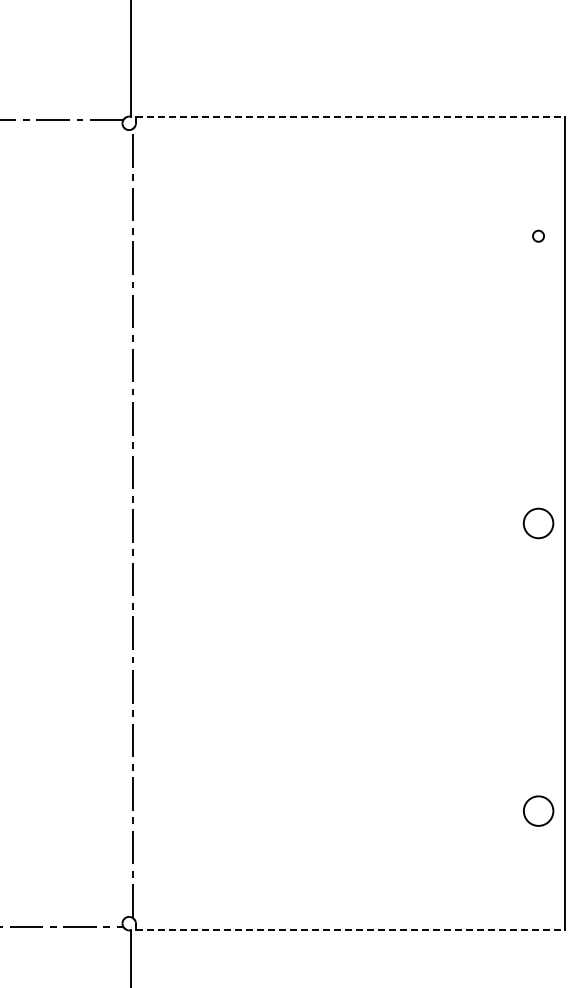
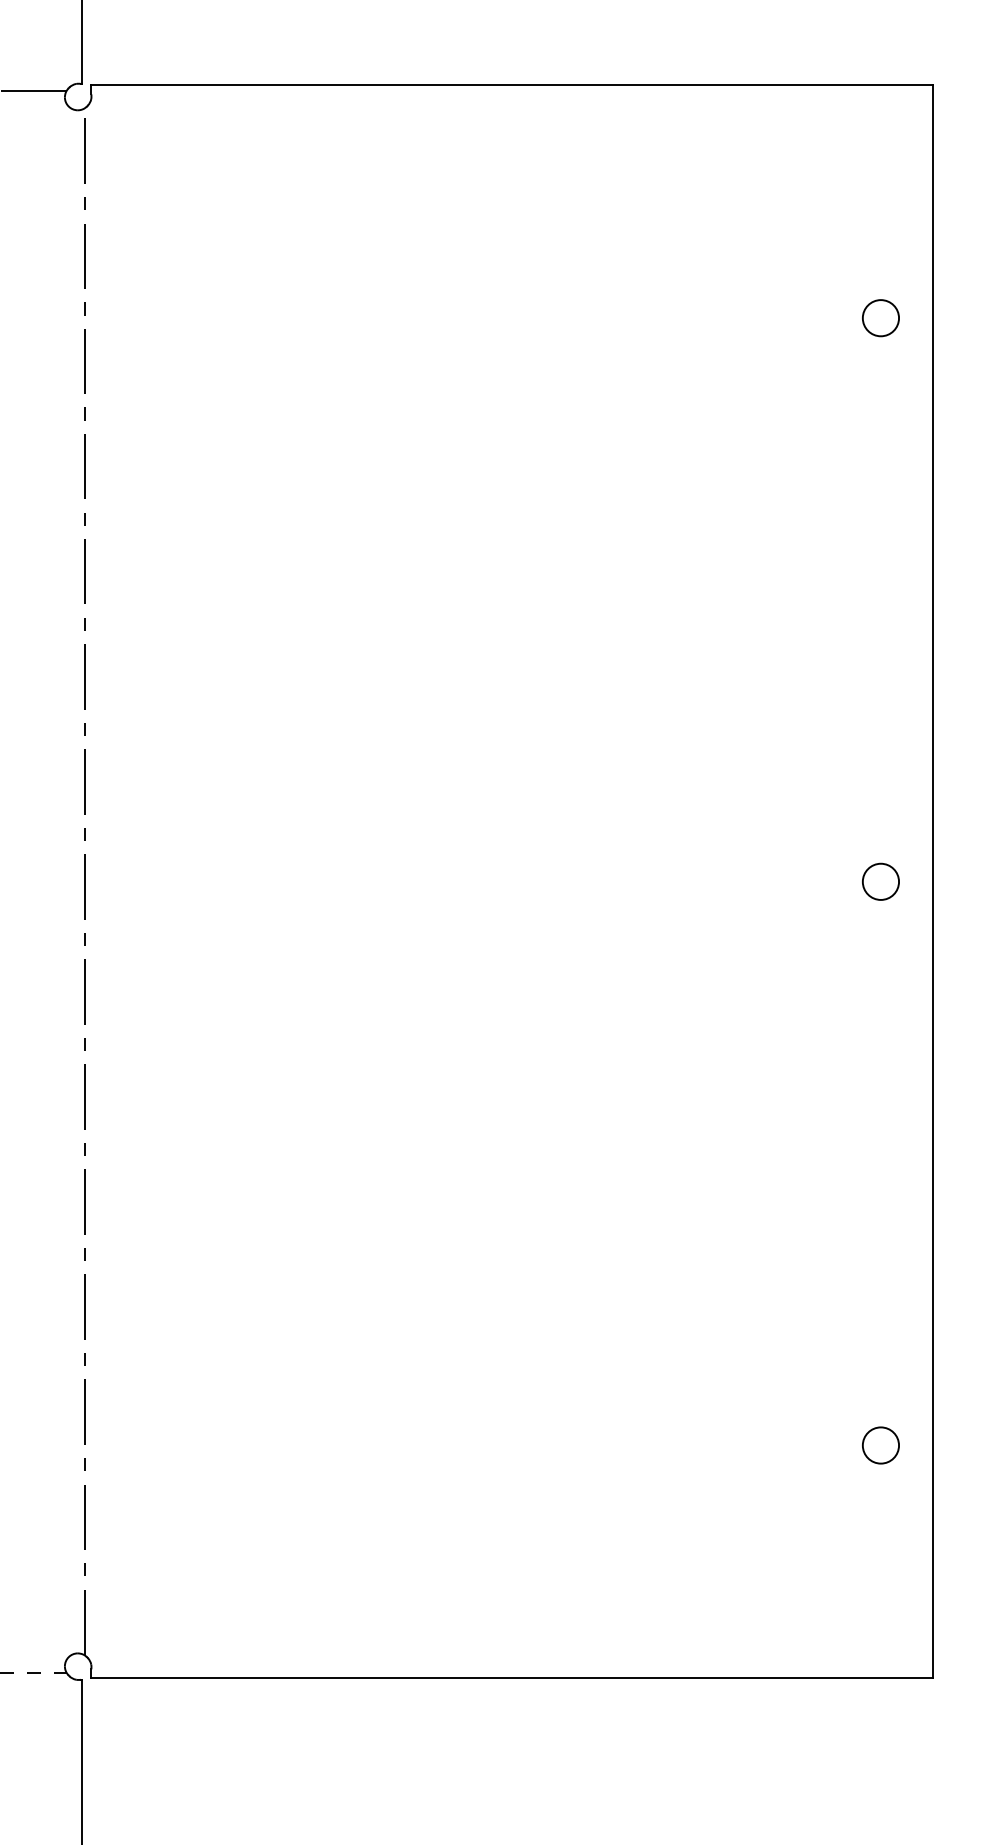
line: (350, 117) -> (512, 85), dashed -> solid
circle: (538, 236) -> (880, 318), size x1.67
circle: (538, 523) -> (880, 881), size x0.62
circle: (538, 810) -> (880, 1444), size x0.62
line: (350, 929) -> (512, 1678), dashed -> solid

